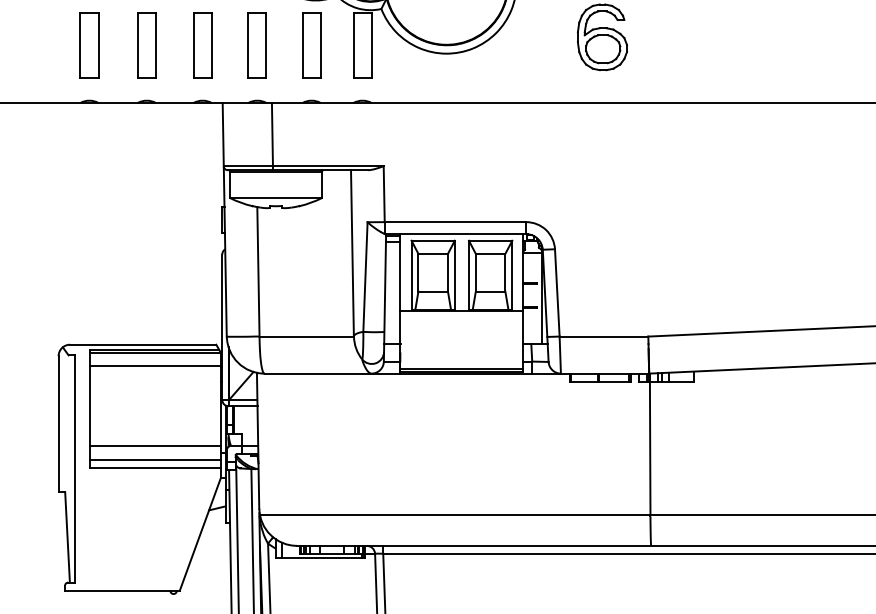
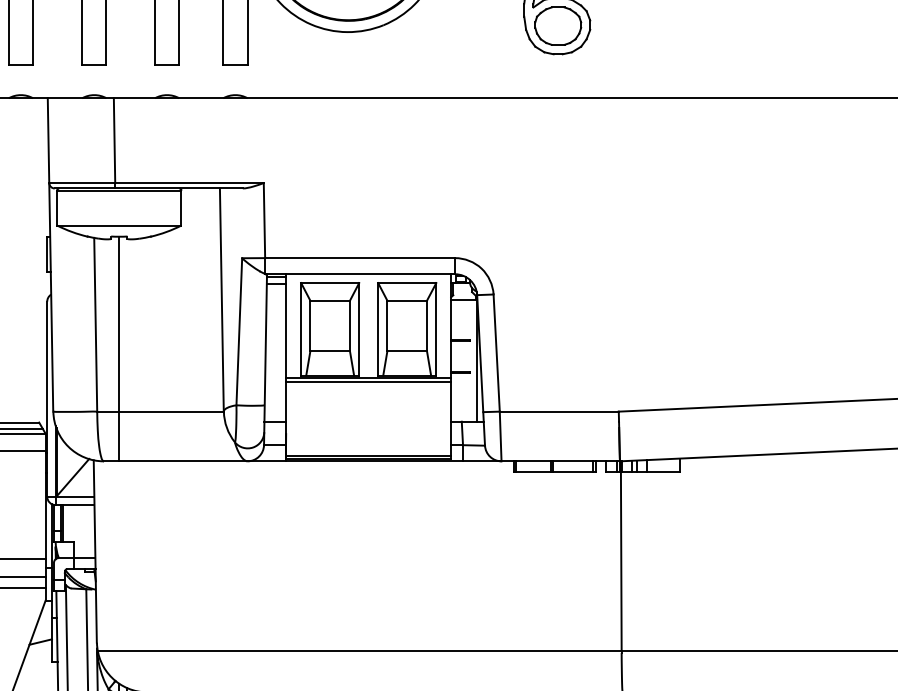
line: (276, 289) -> (119, 348), added
line: (461, 314) -> (368, 382), added

